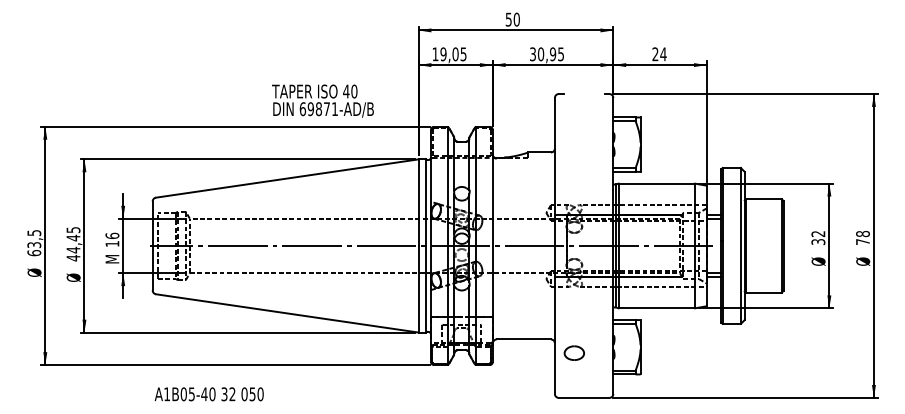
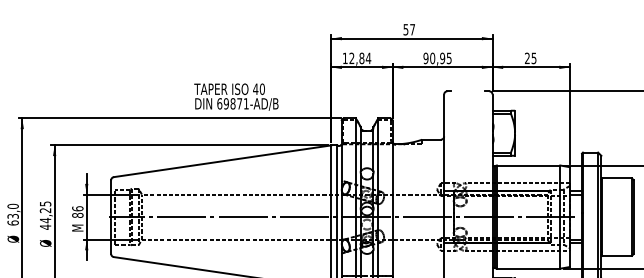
text: (516, 19) -> (412, 29), 50 -> 57
text: (453, 54) -> (360, 58), 19,05 -> 12,84
text: (532, 54) -> (425, 58), 30,95 -> 90,95
text: (663, 54) -> (534, 58), 24 -> 25
text: (322, 100) -> (236, 96), moved
text: (34, 233) -> (13, 206), 63,5 -> 63,0
text: (73, 237) -> (45, 210), 44,45 -> 44,25
text: (112, 243) -> (77, 215), 16 -> 86

